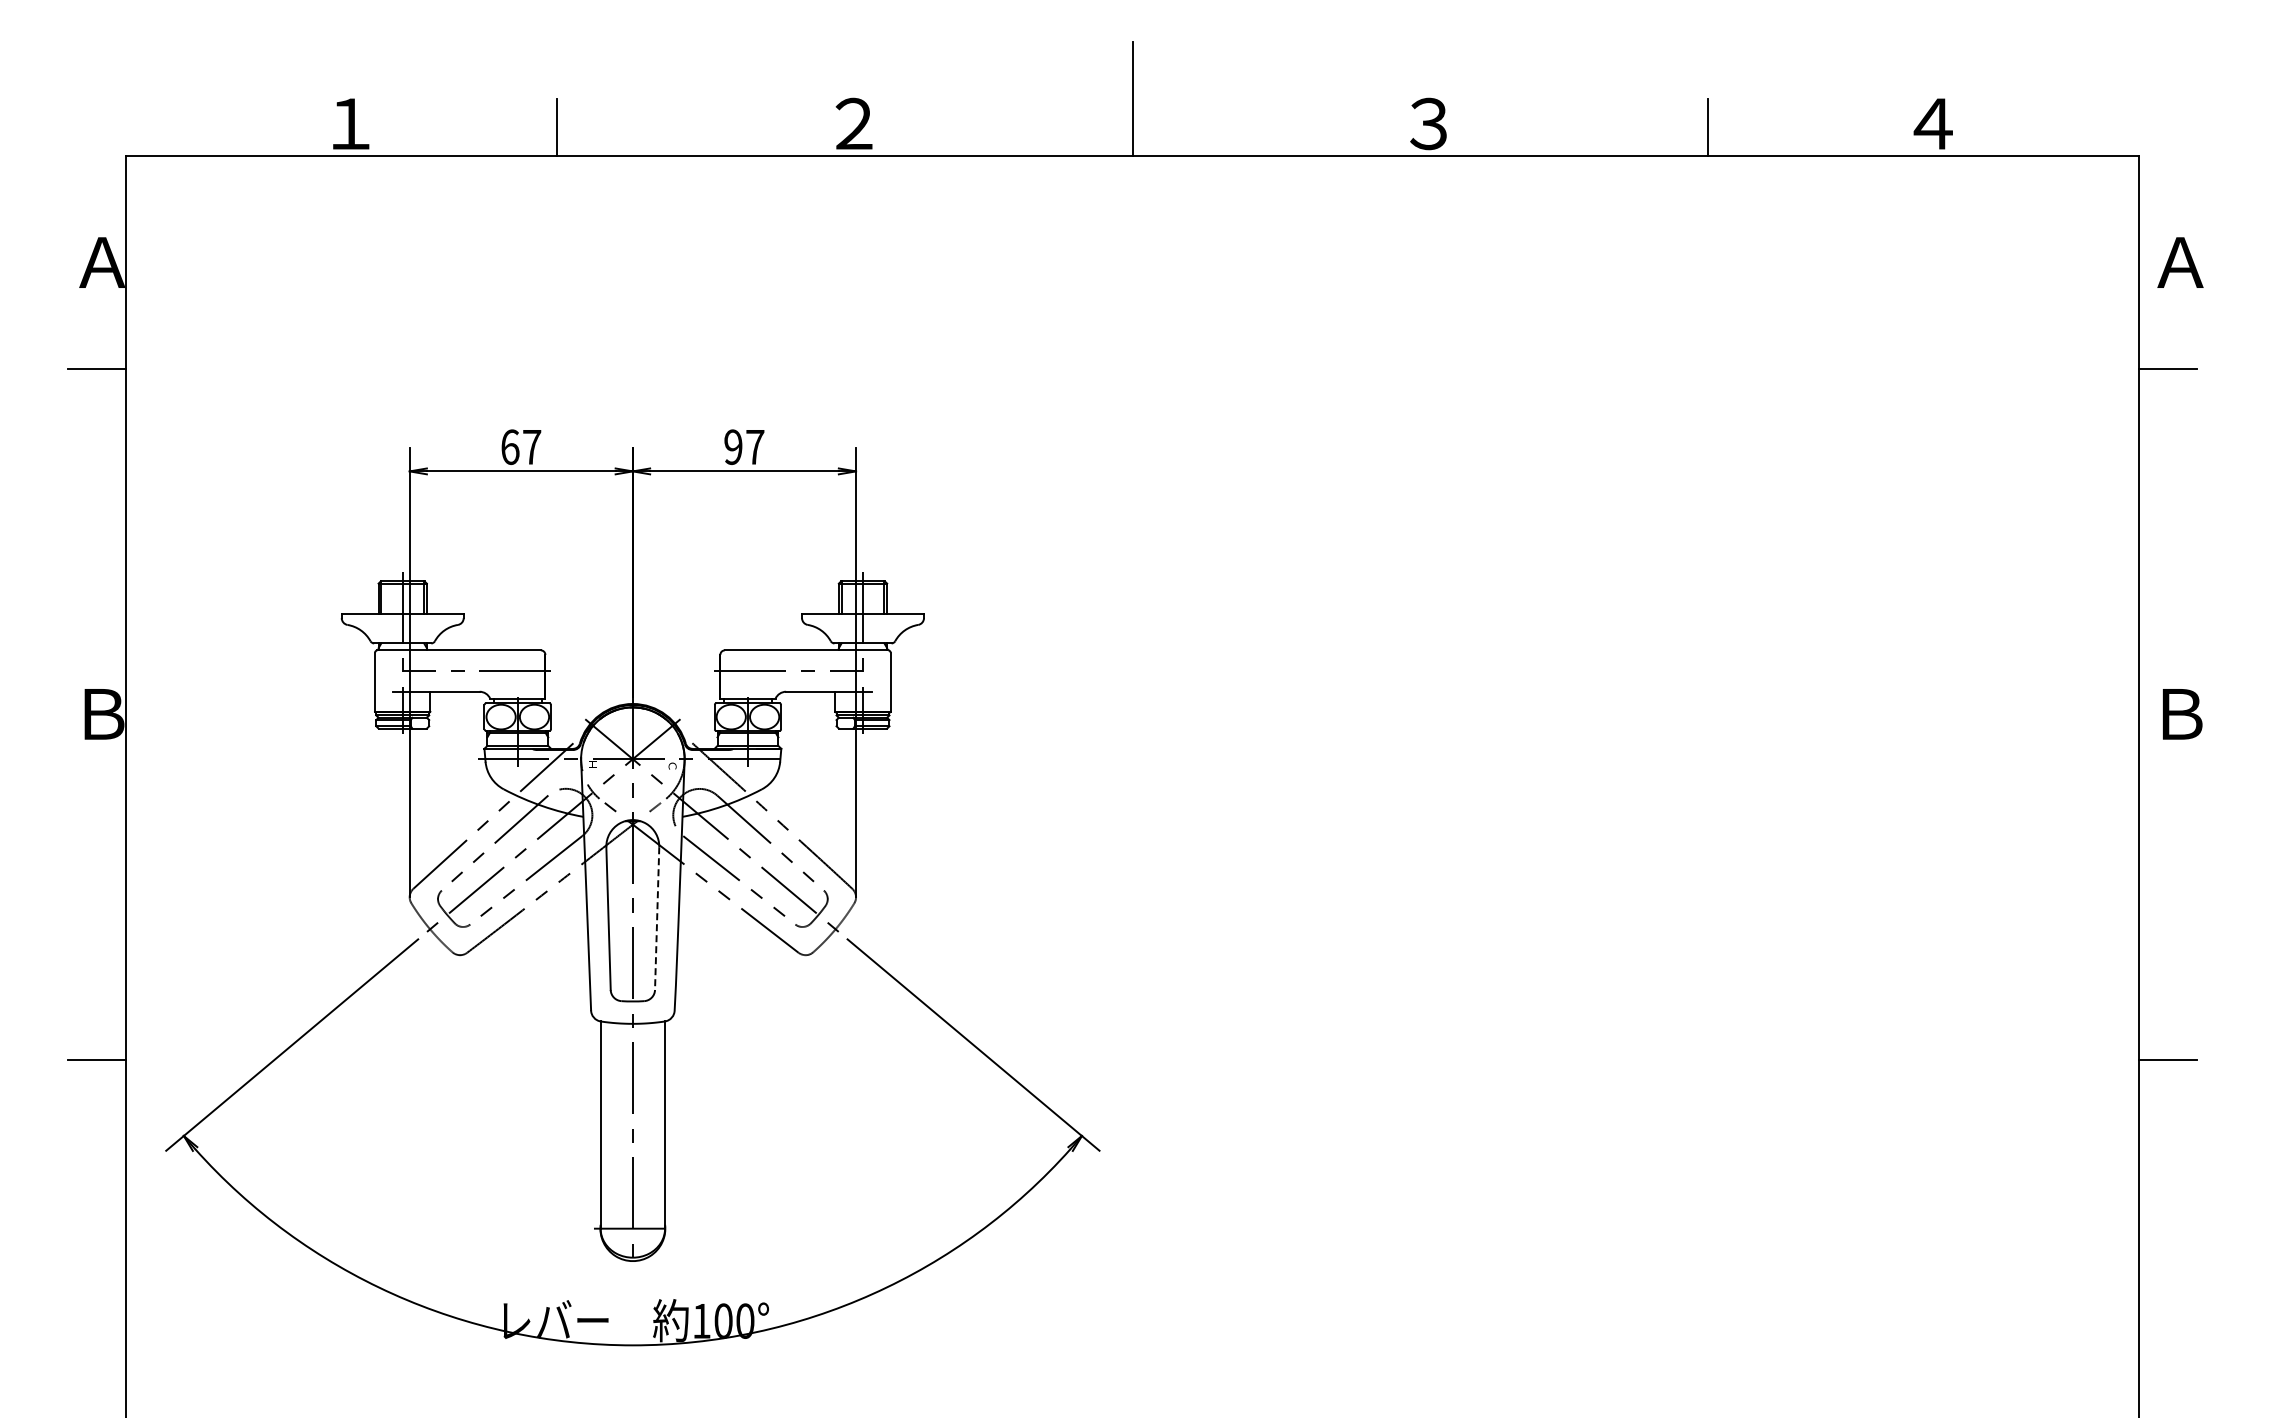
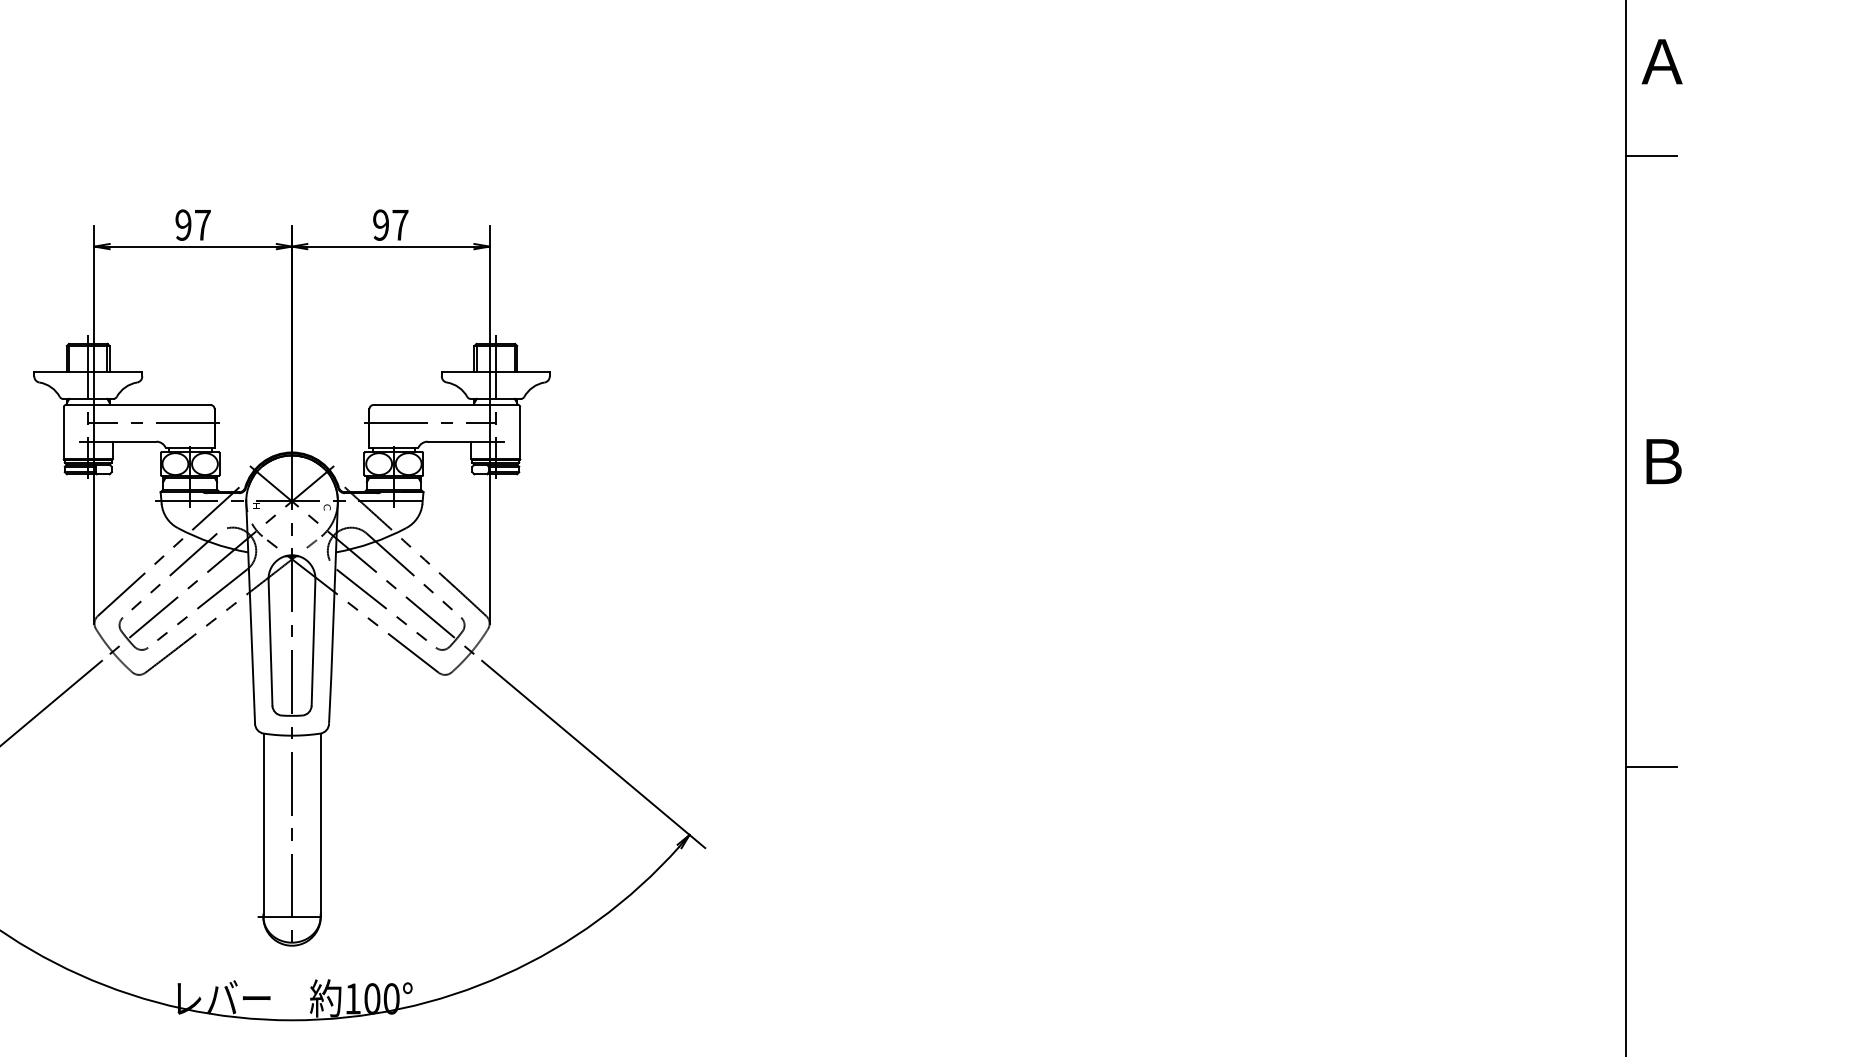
text: (510, 447) -> (183, 225), 67 -> 97
line: (657, 919) -> (313, 643), dashed -> solid

